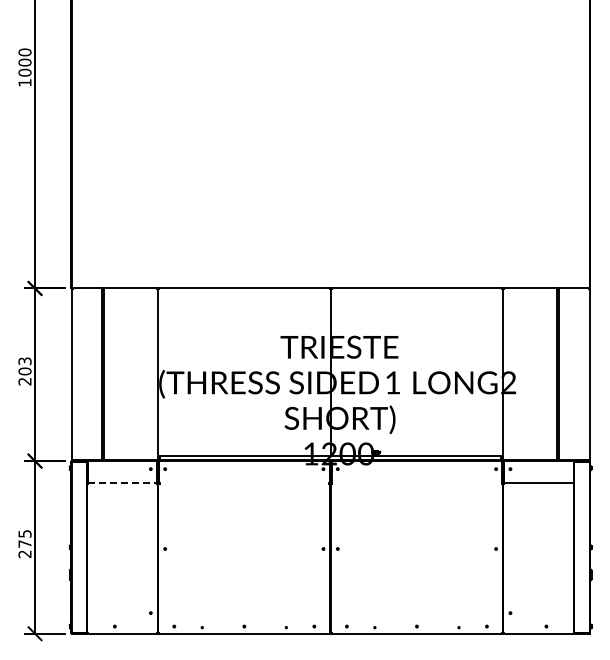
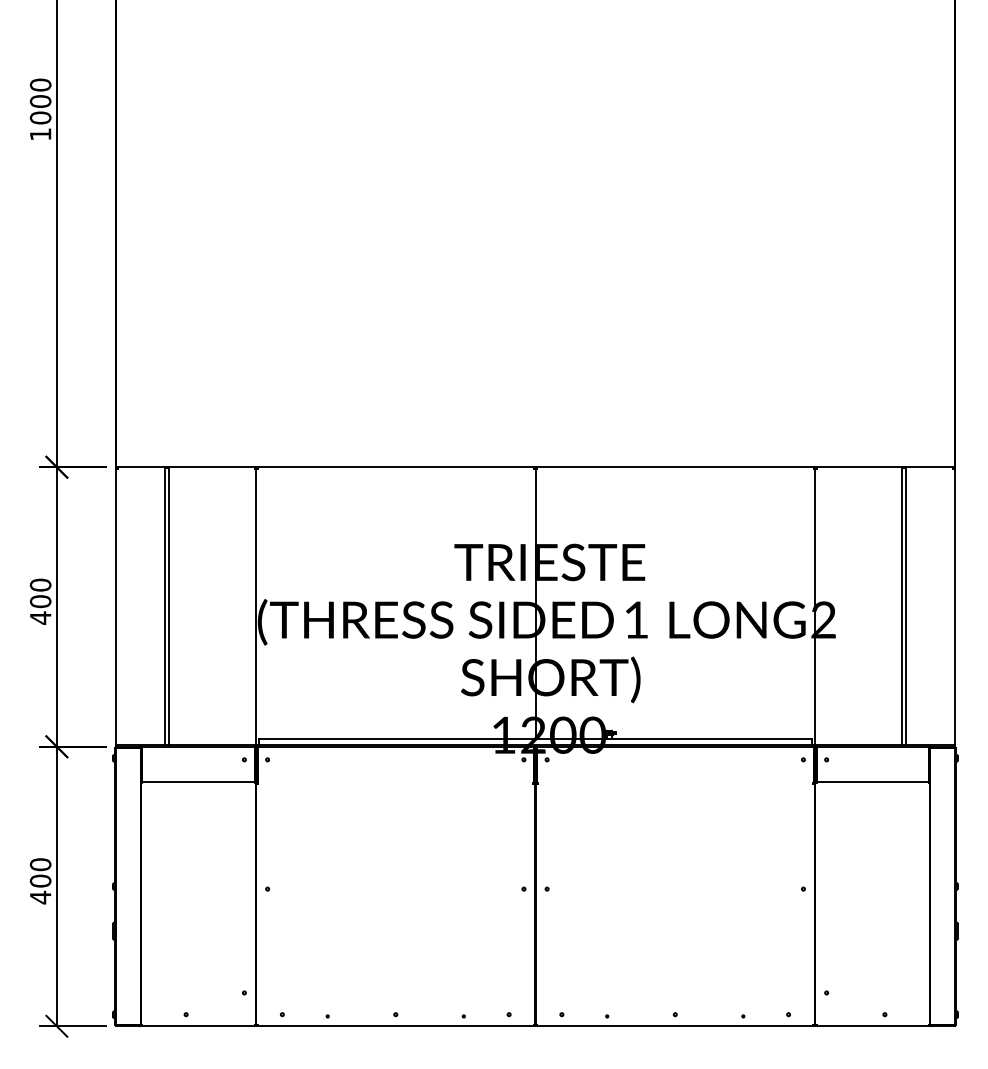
text: (24, 371) -> (39, 601), 203 -> 400
line: (122, 482) -> (198, 781), dashed -> solid
text: (24, 544) -> (39, 881), 275 -> 400

